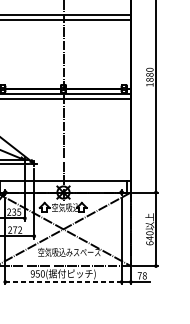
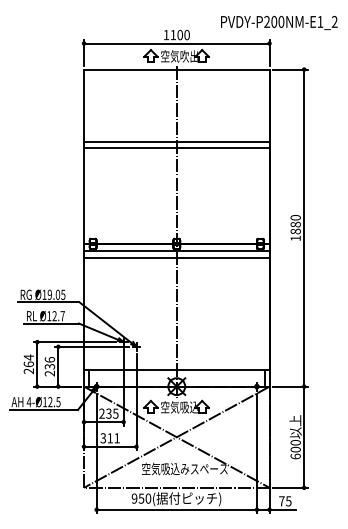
text: (14, 230) -> (109, 438), 272 -> 311
text: (149, 238) -> (295, 449), 640 -> 600
text: (144, 275) -> (288, 501), 78 -> 75
line: (64, 281) -> (177, 509), dashed -> solid

